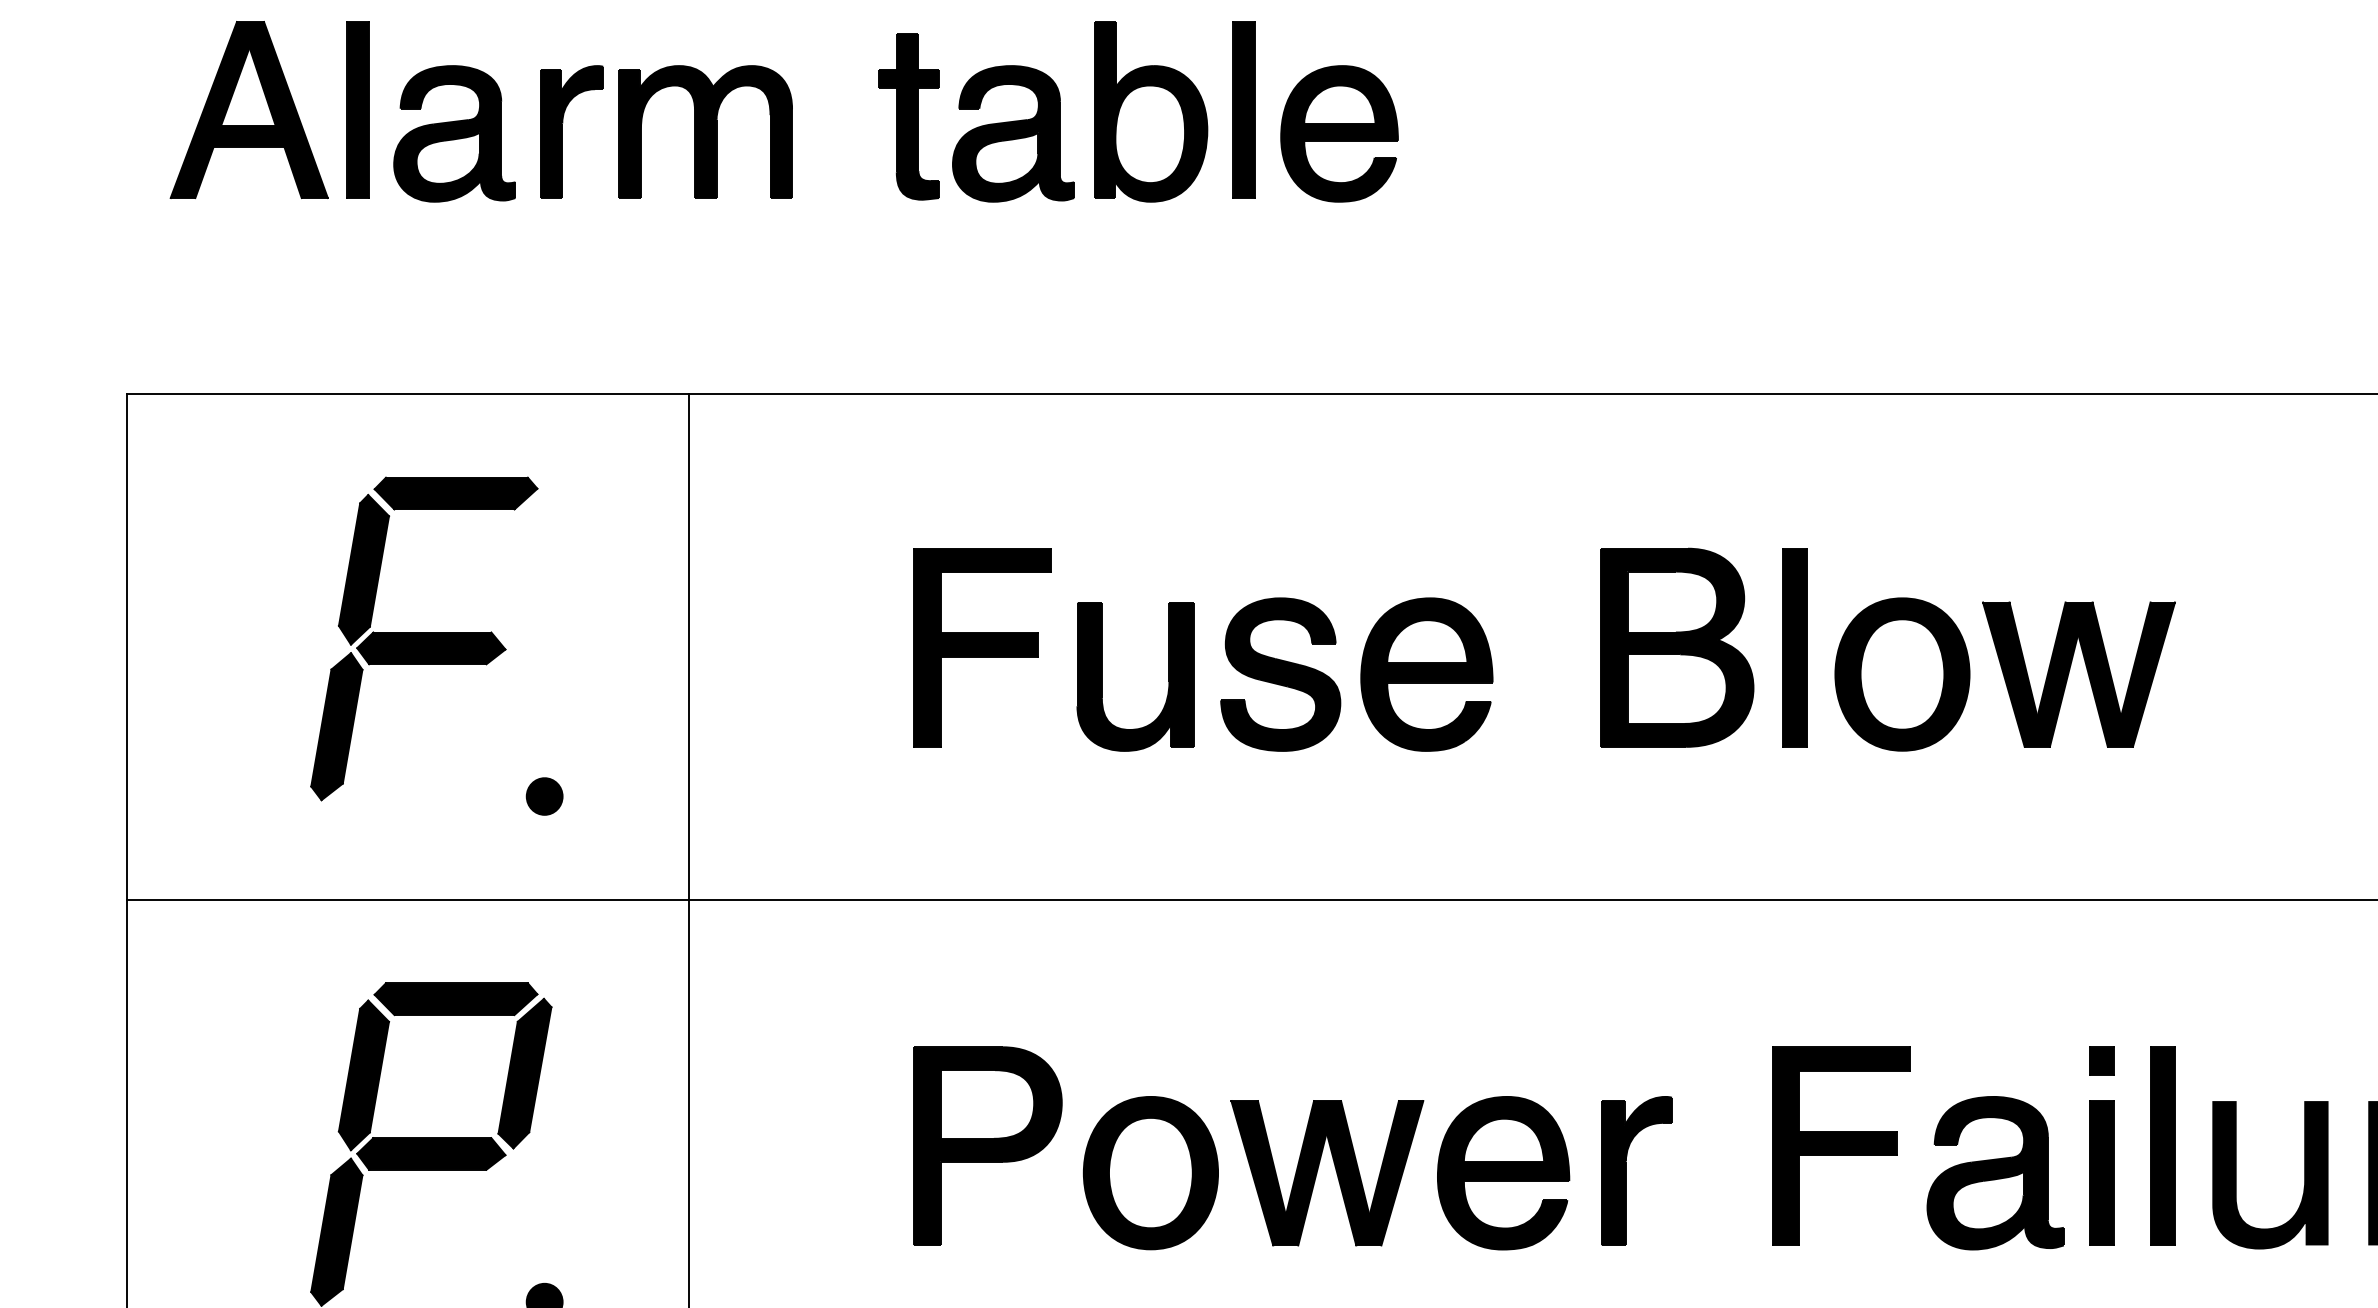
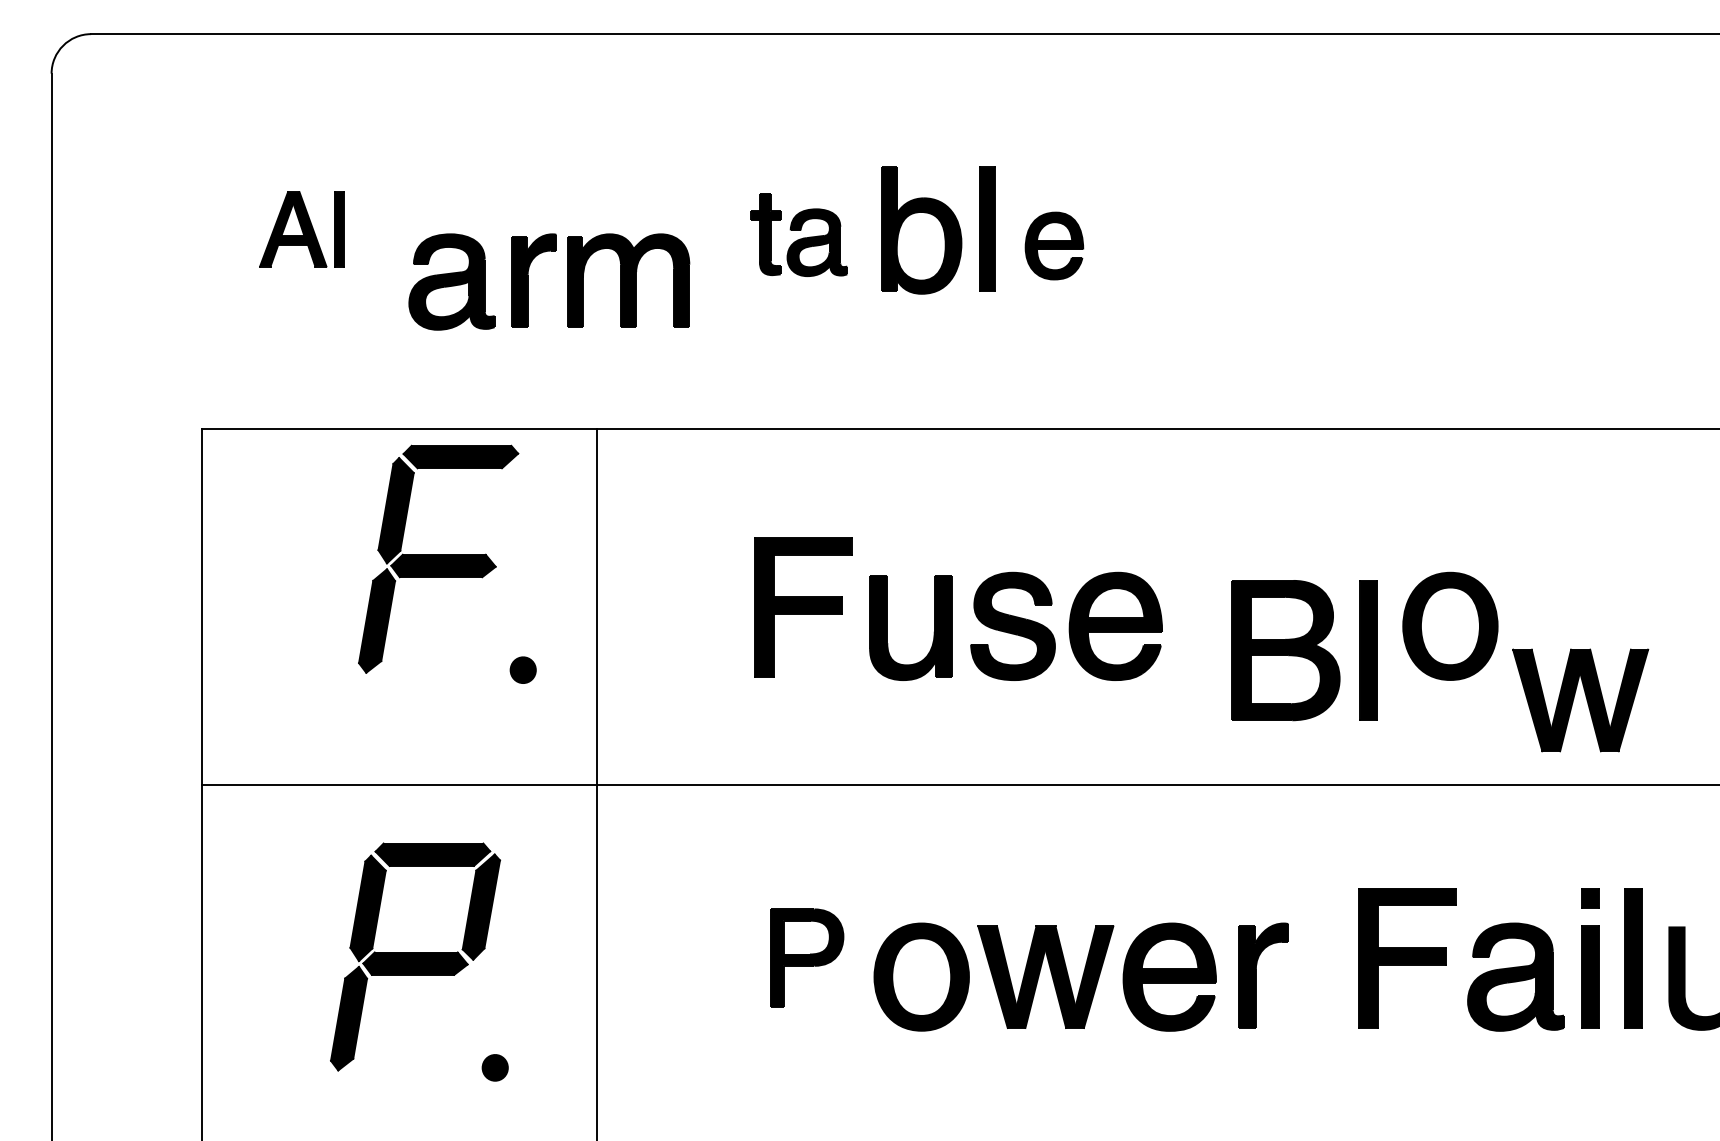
part: (269, 110) -> (301, 229), size x0.6
part: (977, 117) -> (799, 234), size x0.7
part: (618, 133) -> (567, 281), moved
part: (1339, 133) -> (1054, 245), size x0.7
part: (436, 644) -> (447, 563), moved
part: (1703, 647) -> (1304, 650), moved
part: (2078, 674) -> (1580, 700), moved
part: (987, 1145) -> (806, 957), size x0.7

